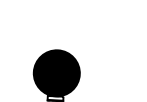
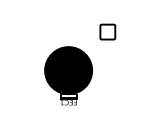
part: (96, 37) -> (107, 31), added

